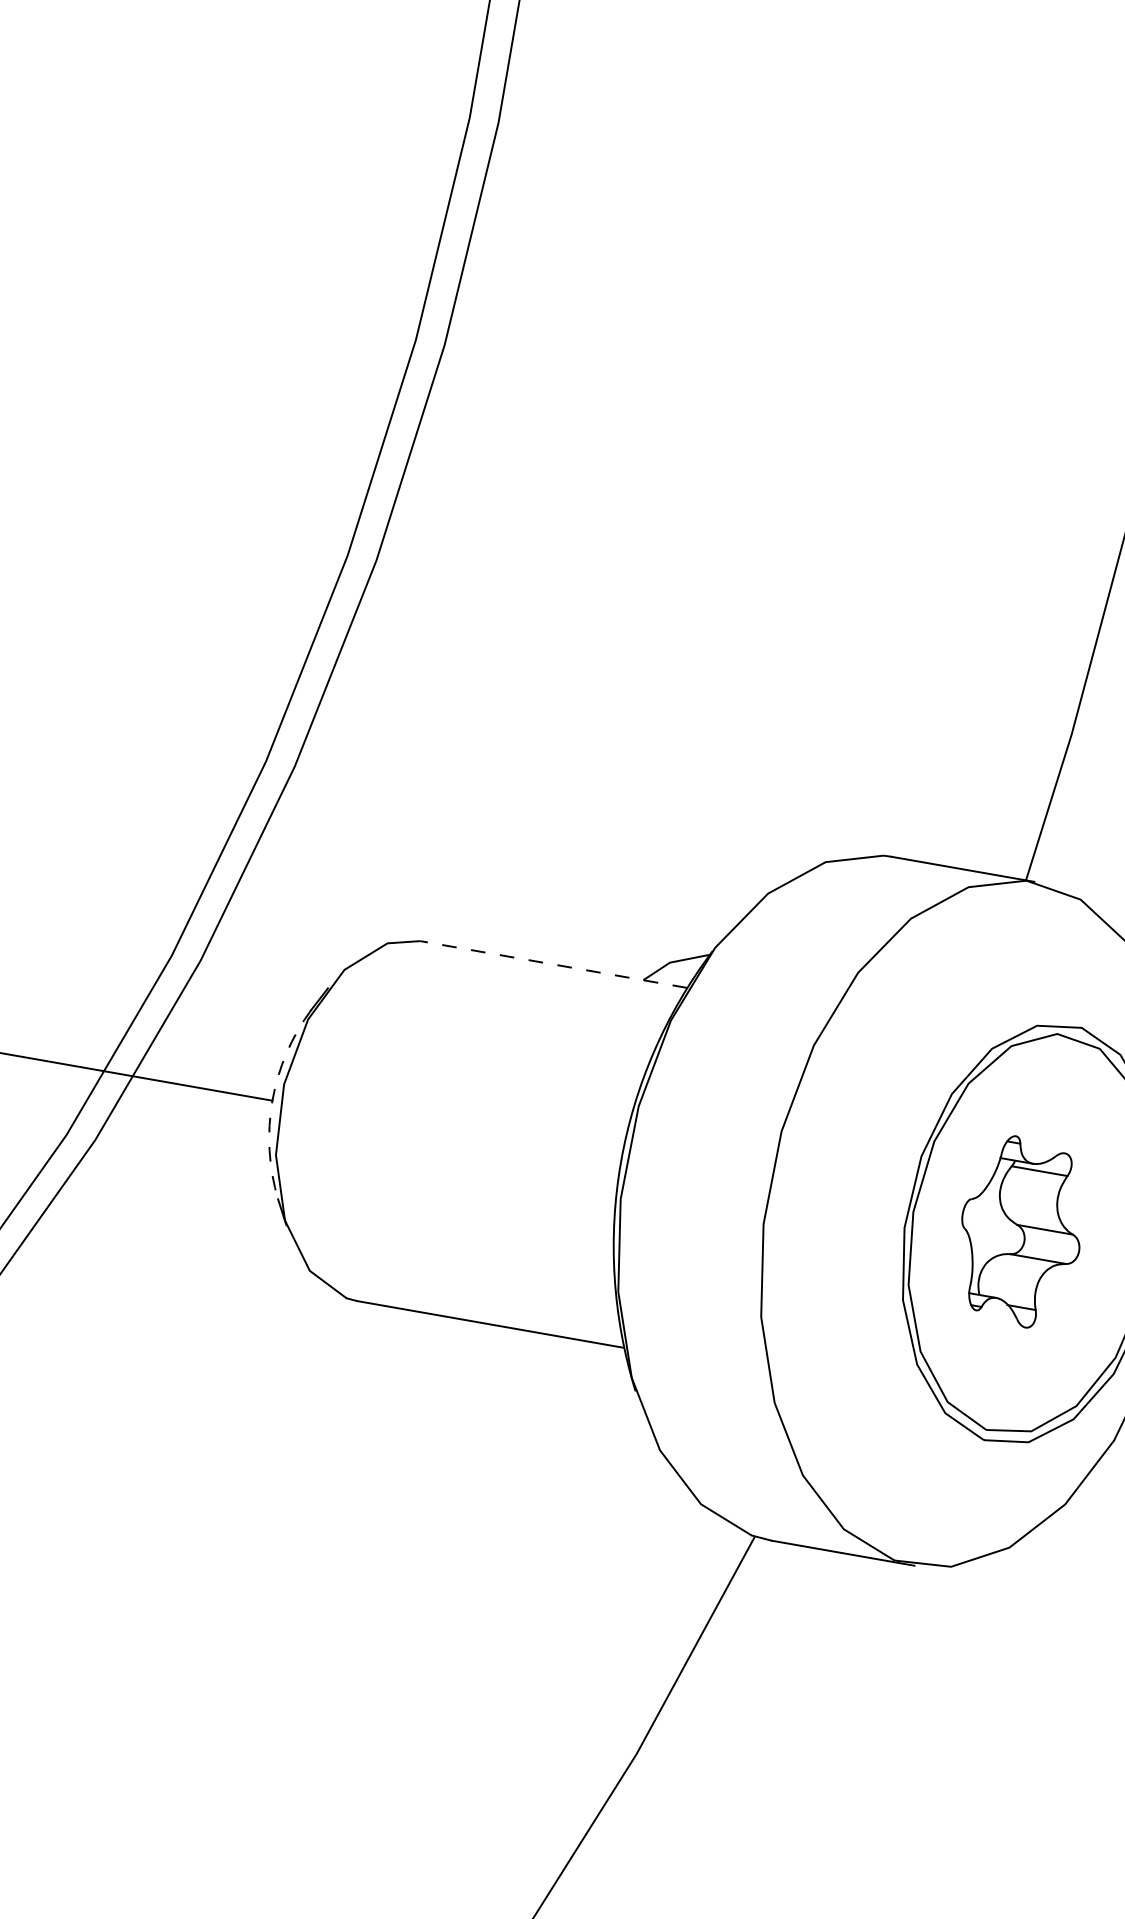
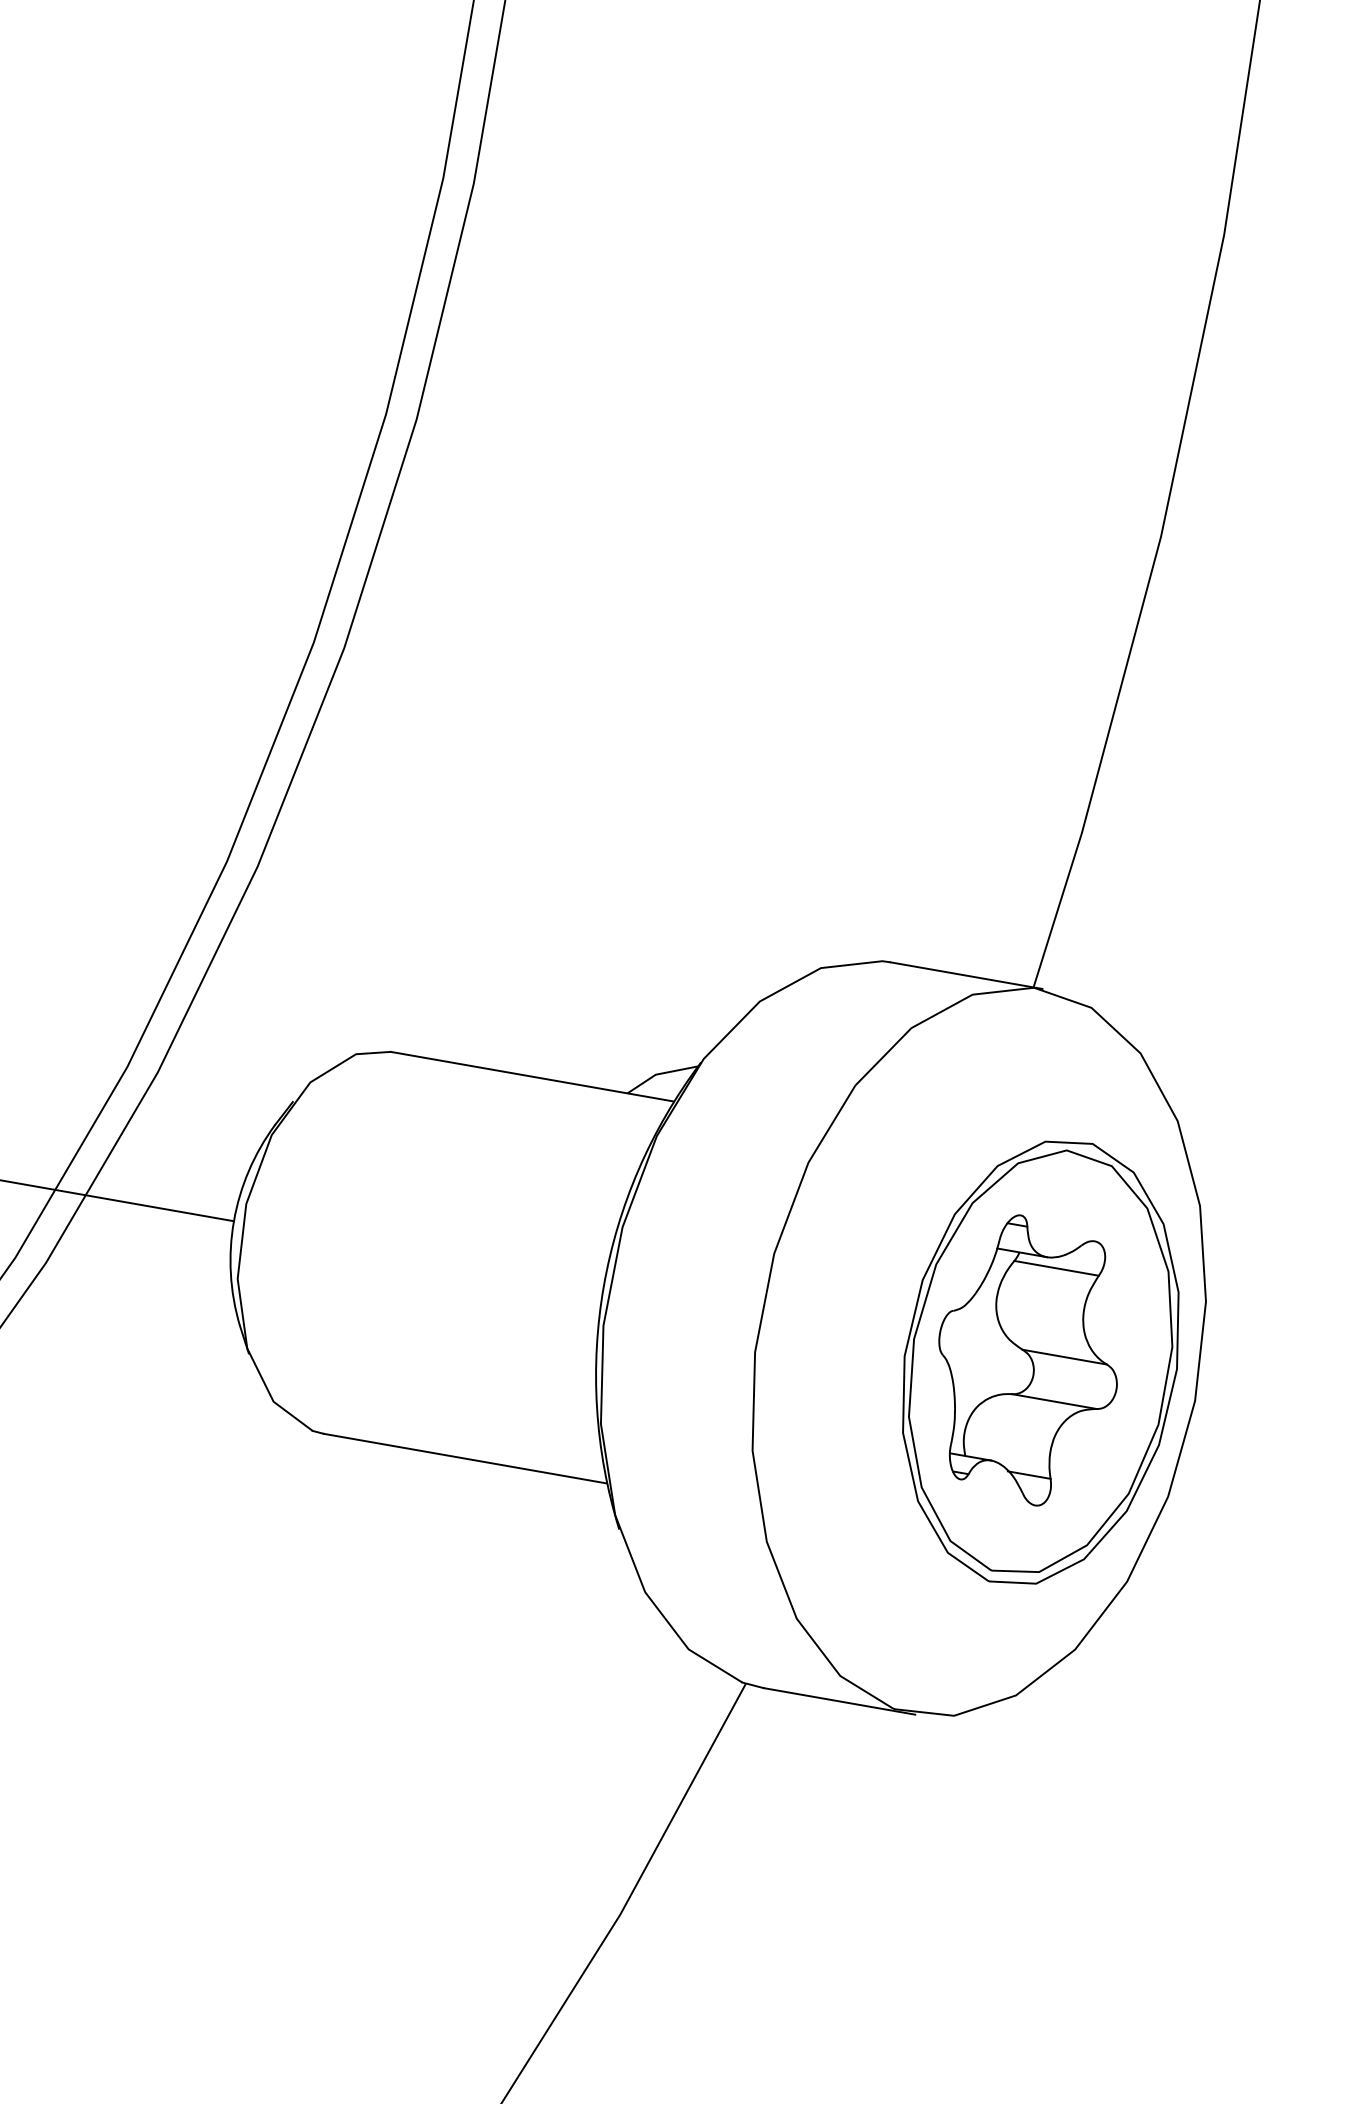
line: (553, 964) -> (532, 1076), dashed -> solid
arc: (272, 1100) -> (233, 1221), dashed -> solid
part: (1020, 1231) -> (1027, 1360), size x1.43

